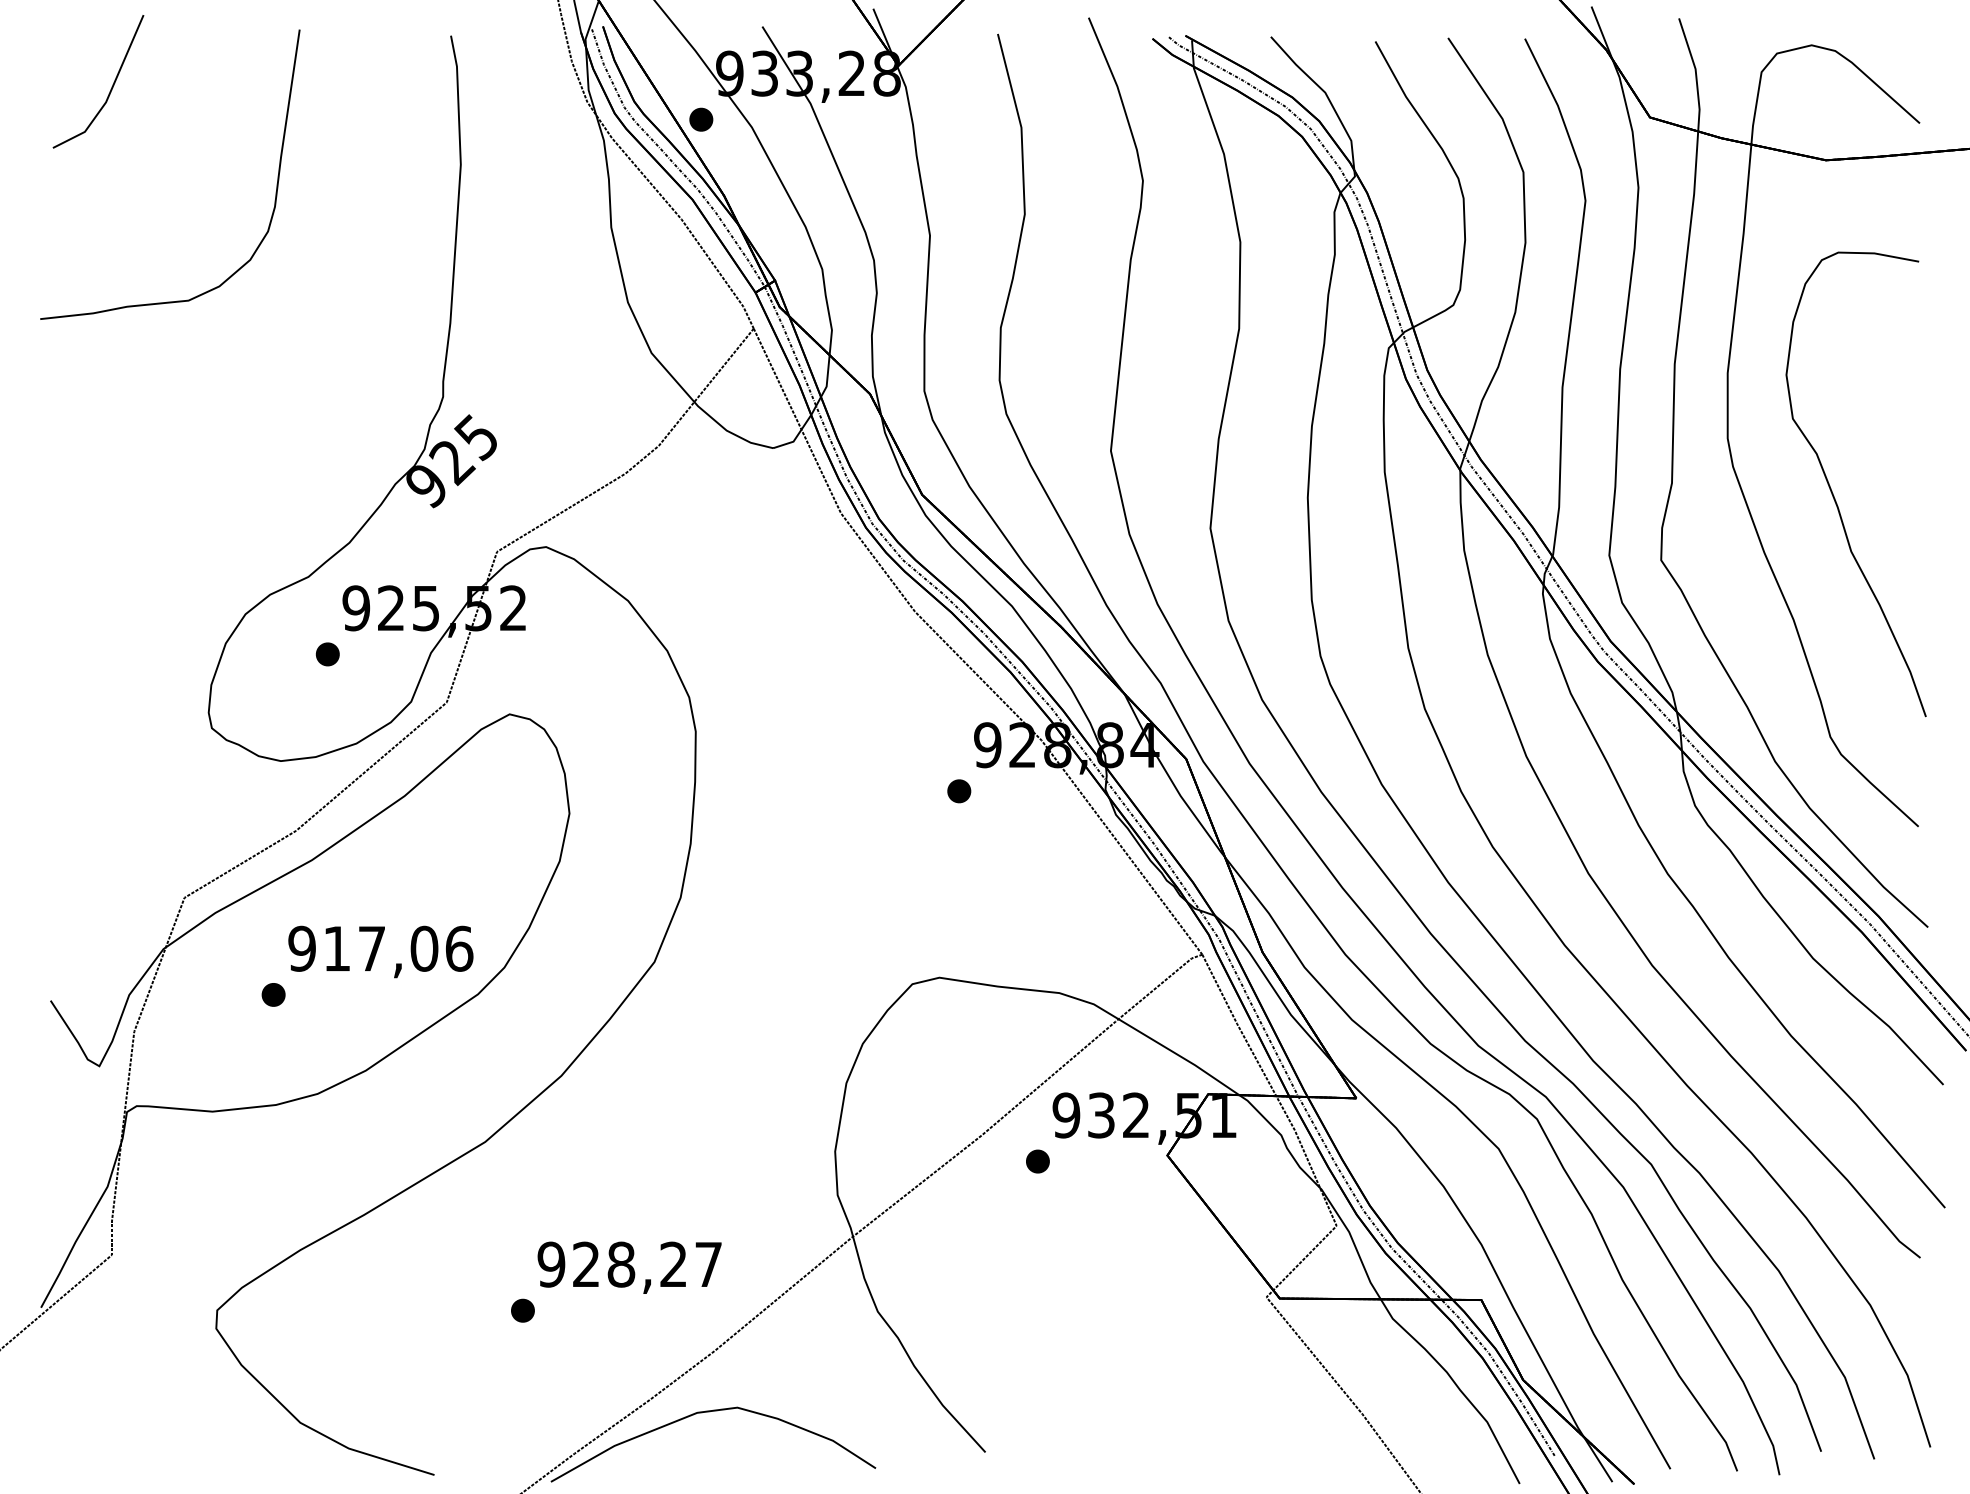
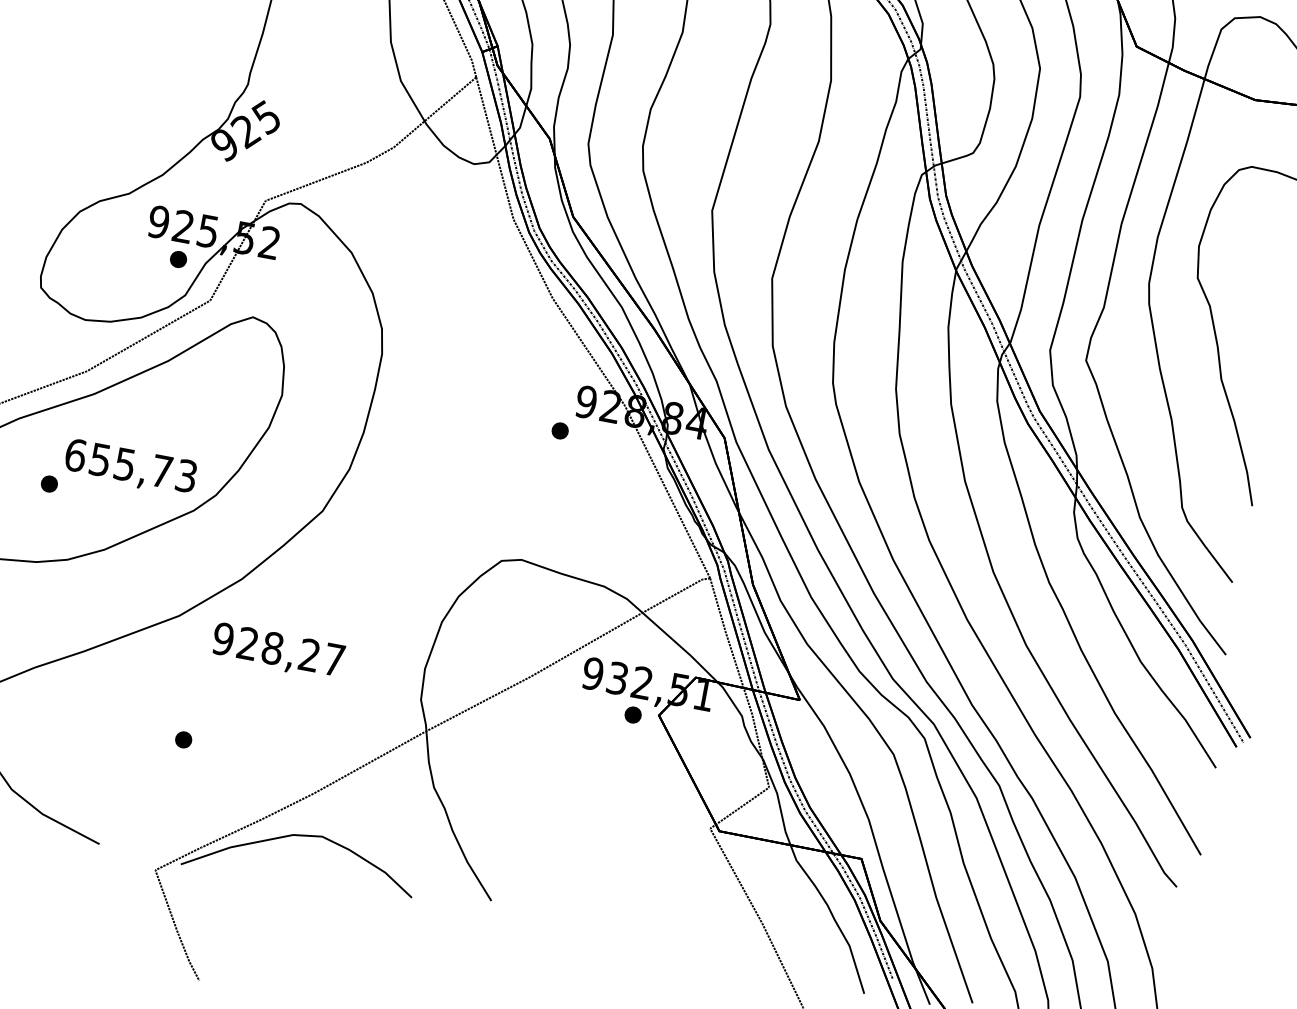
part: (327, 654) -> (178, 259), moved
text: (380, 948) -> (130, 465), 917,06 -> 655,73
part: (1037, 1161) -> (632, 714), moved
text: (629, 1267) -> (278, 651), moved

